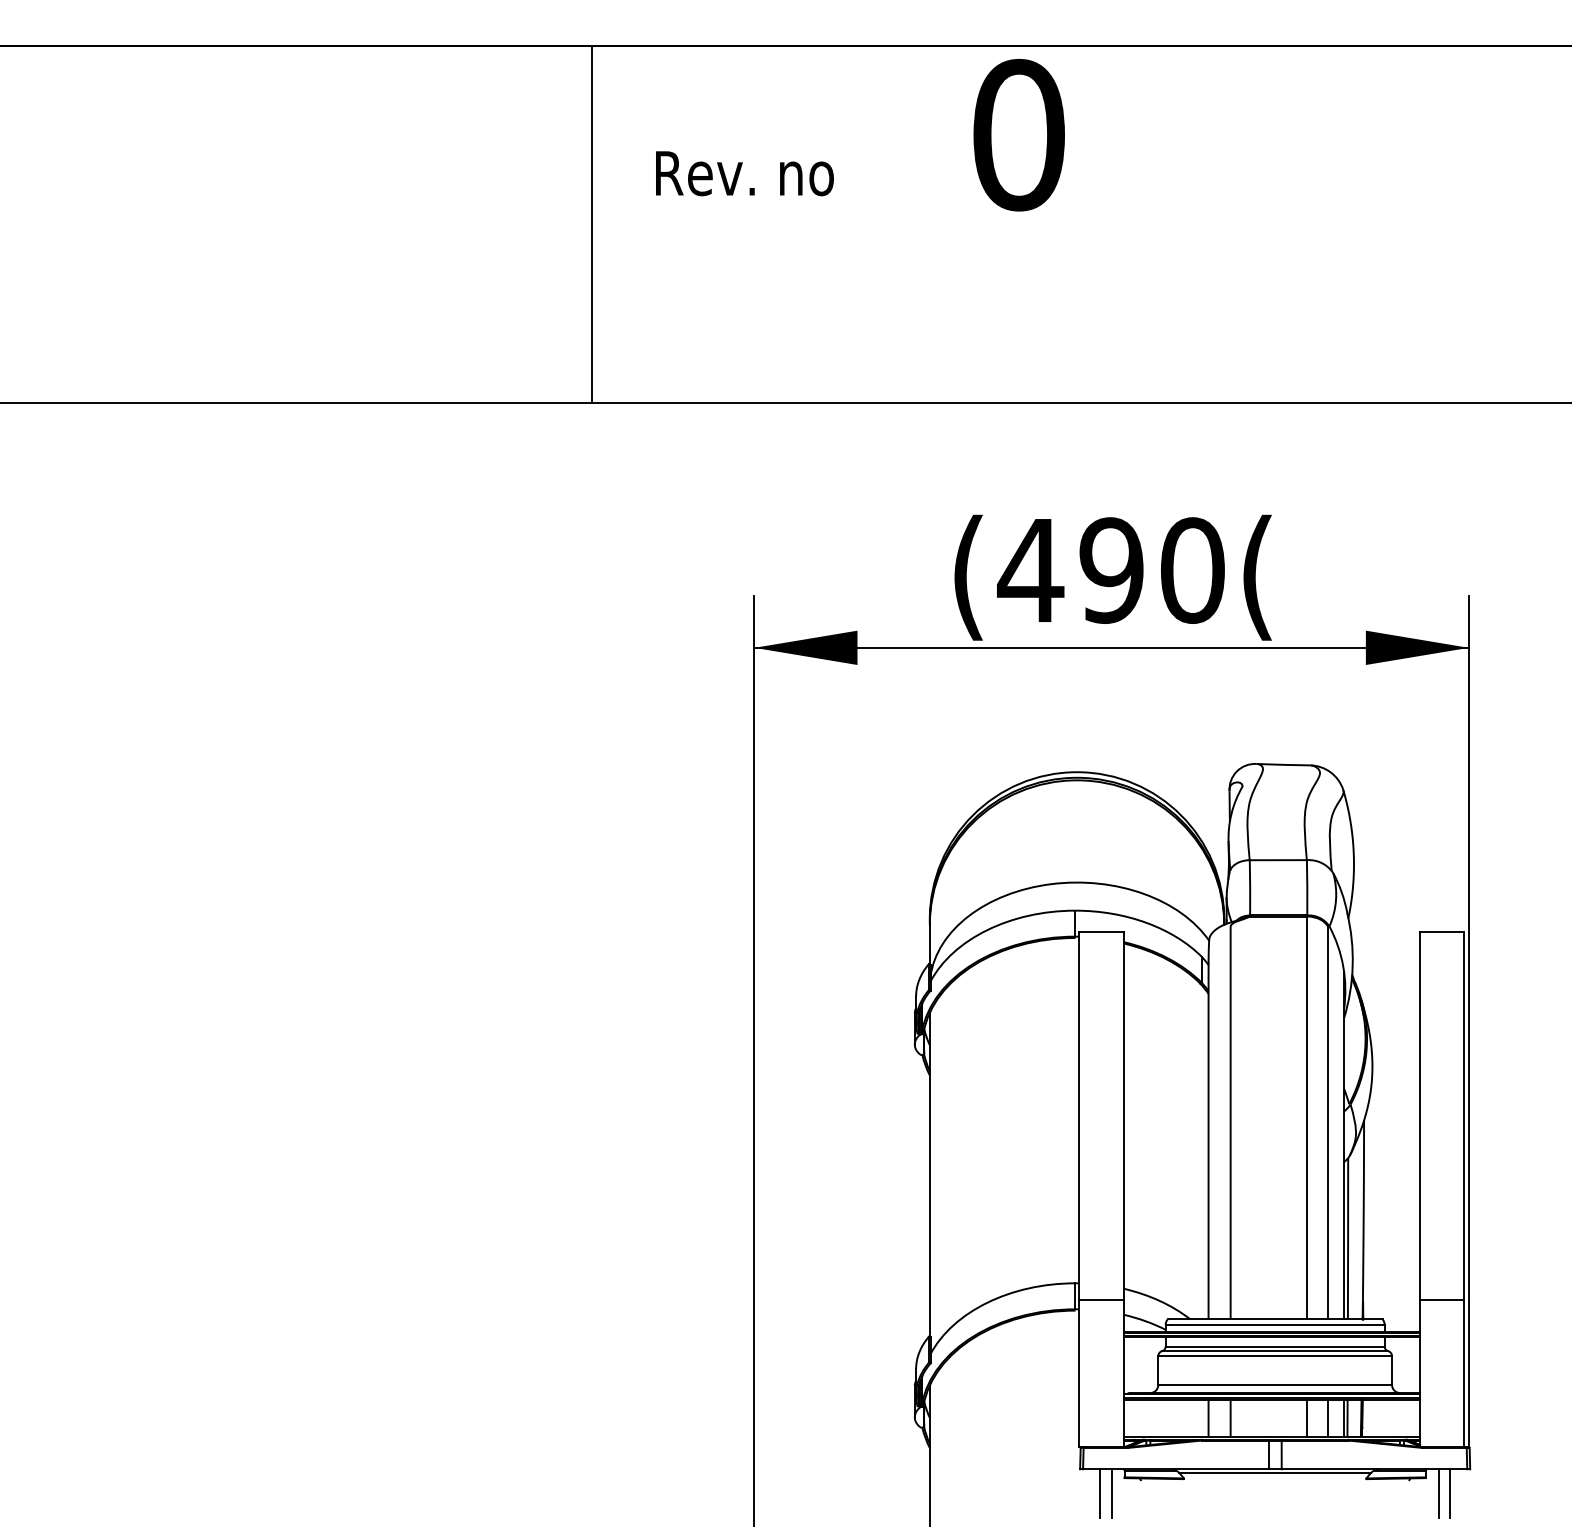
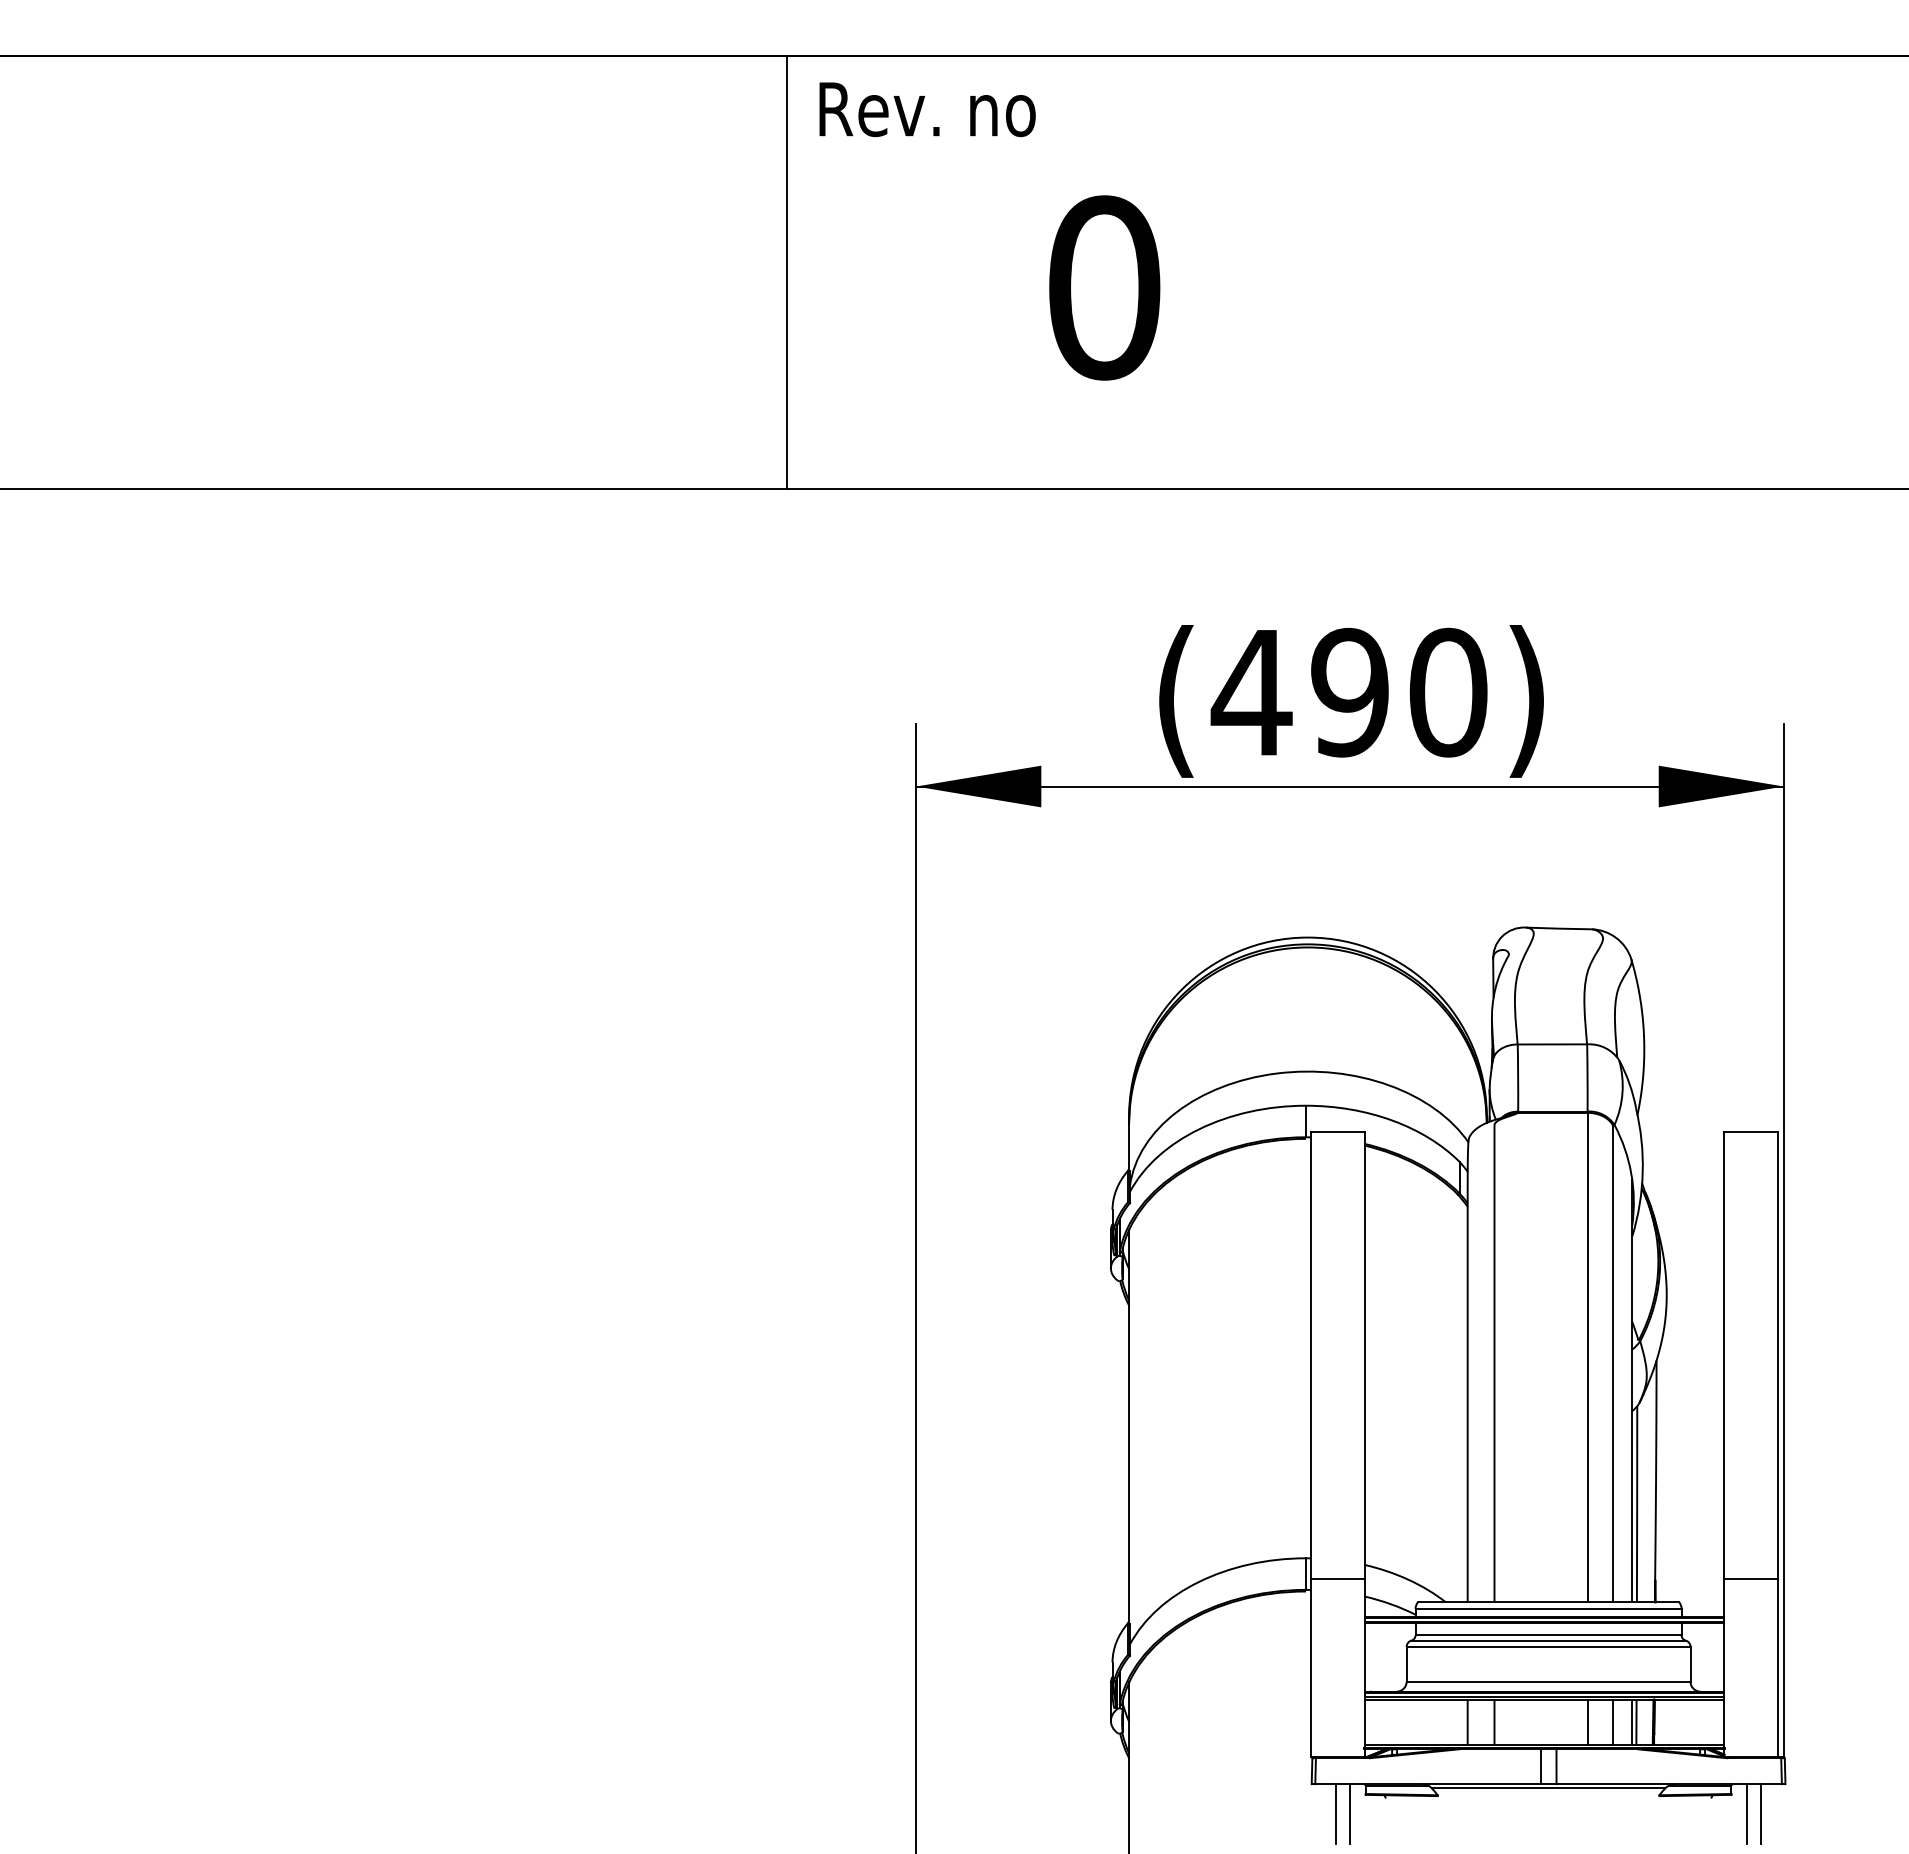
text: (1019, 134) -> (1104, 287), moved
text: (744, 173) -> (927, 109), moved
line: (592, 224) -> (787, 272), moved
text: (1256, 577) -> (1526, 701), ( -> )

